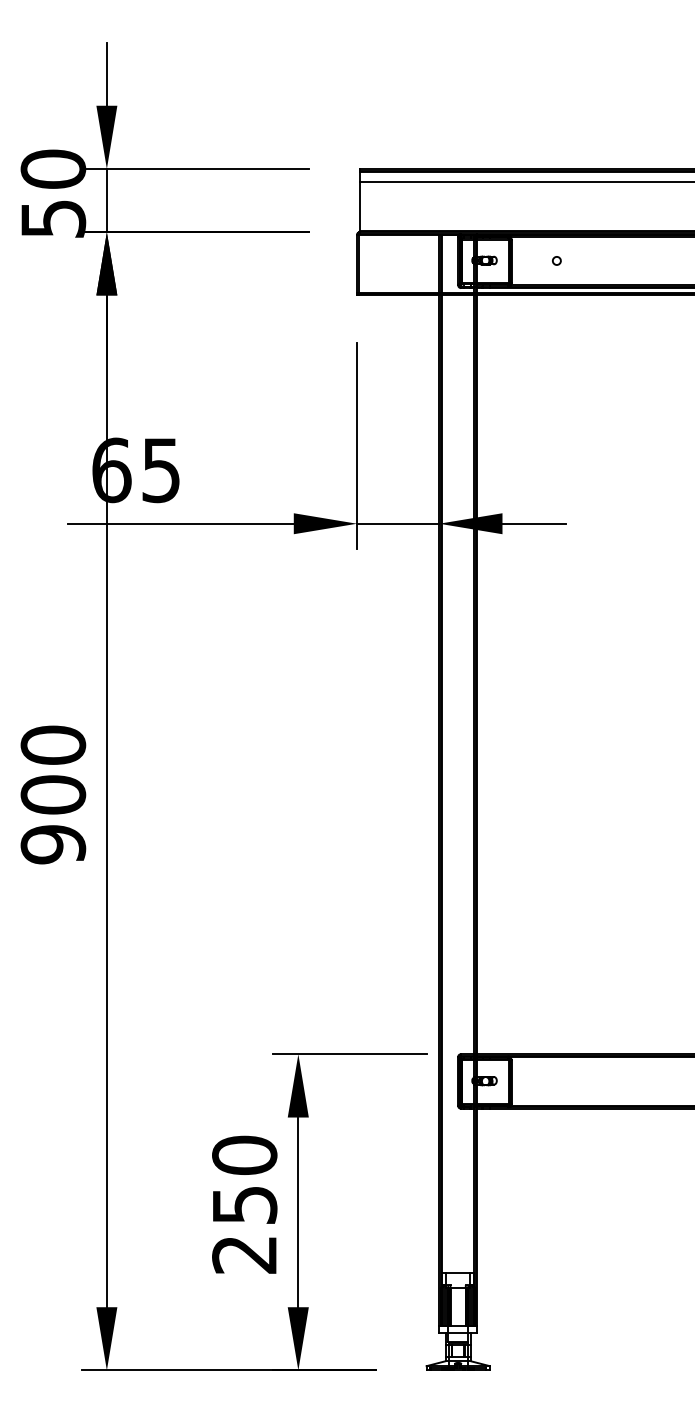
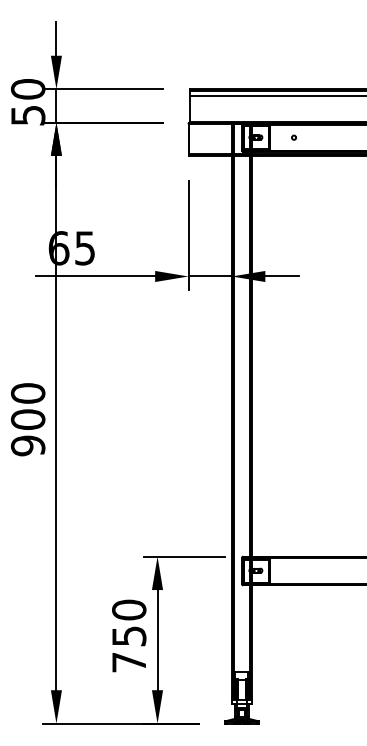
text: (243, 1254) -> (128, 662), 250 -> 750

